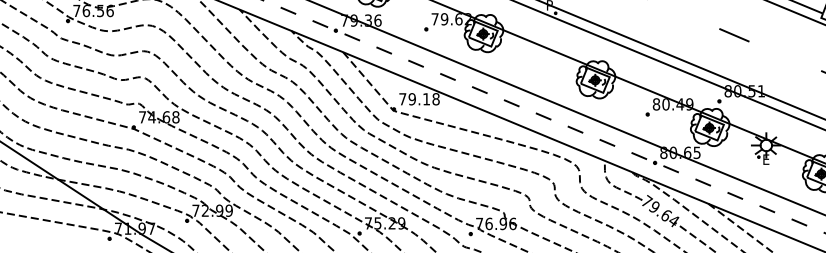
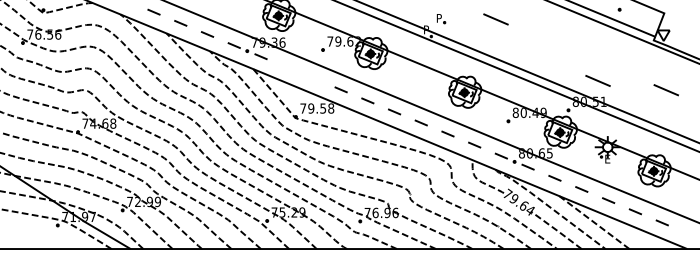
line: (733, 34) -> (597, 80), moved
line: (383, 50) -> (287, 67), removed
line: (414, 63) -> (313, 78), removed
text: (426, 99) -> (323, 108), 79.18 -> 79.58

